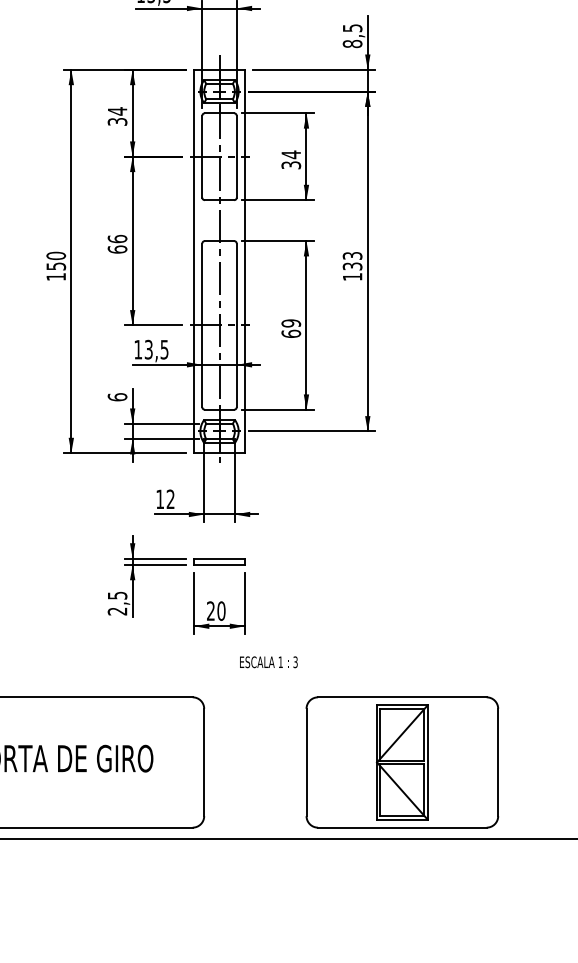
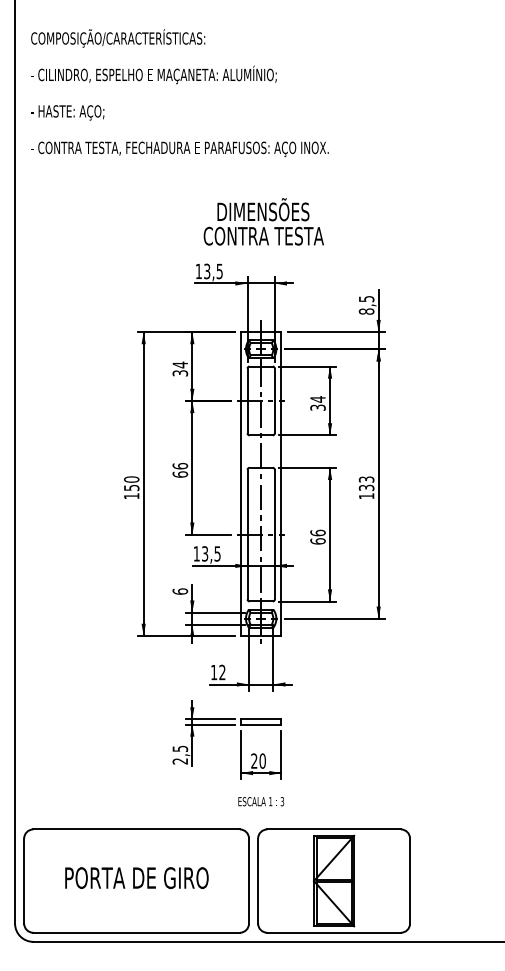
text: (290, 322) -> (317, 532), 69 -> 66
text: (269, 662) -> (261, 801), moved
part: (401, 761) -> (333, 880), moved

